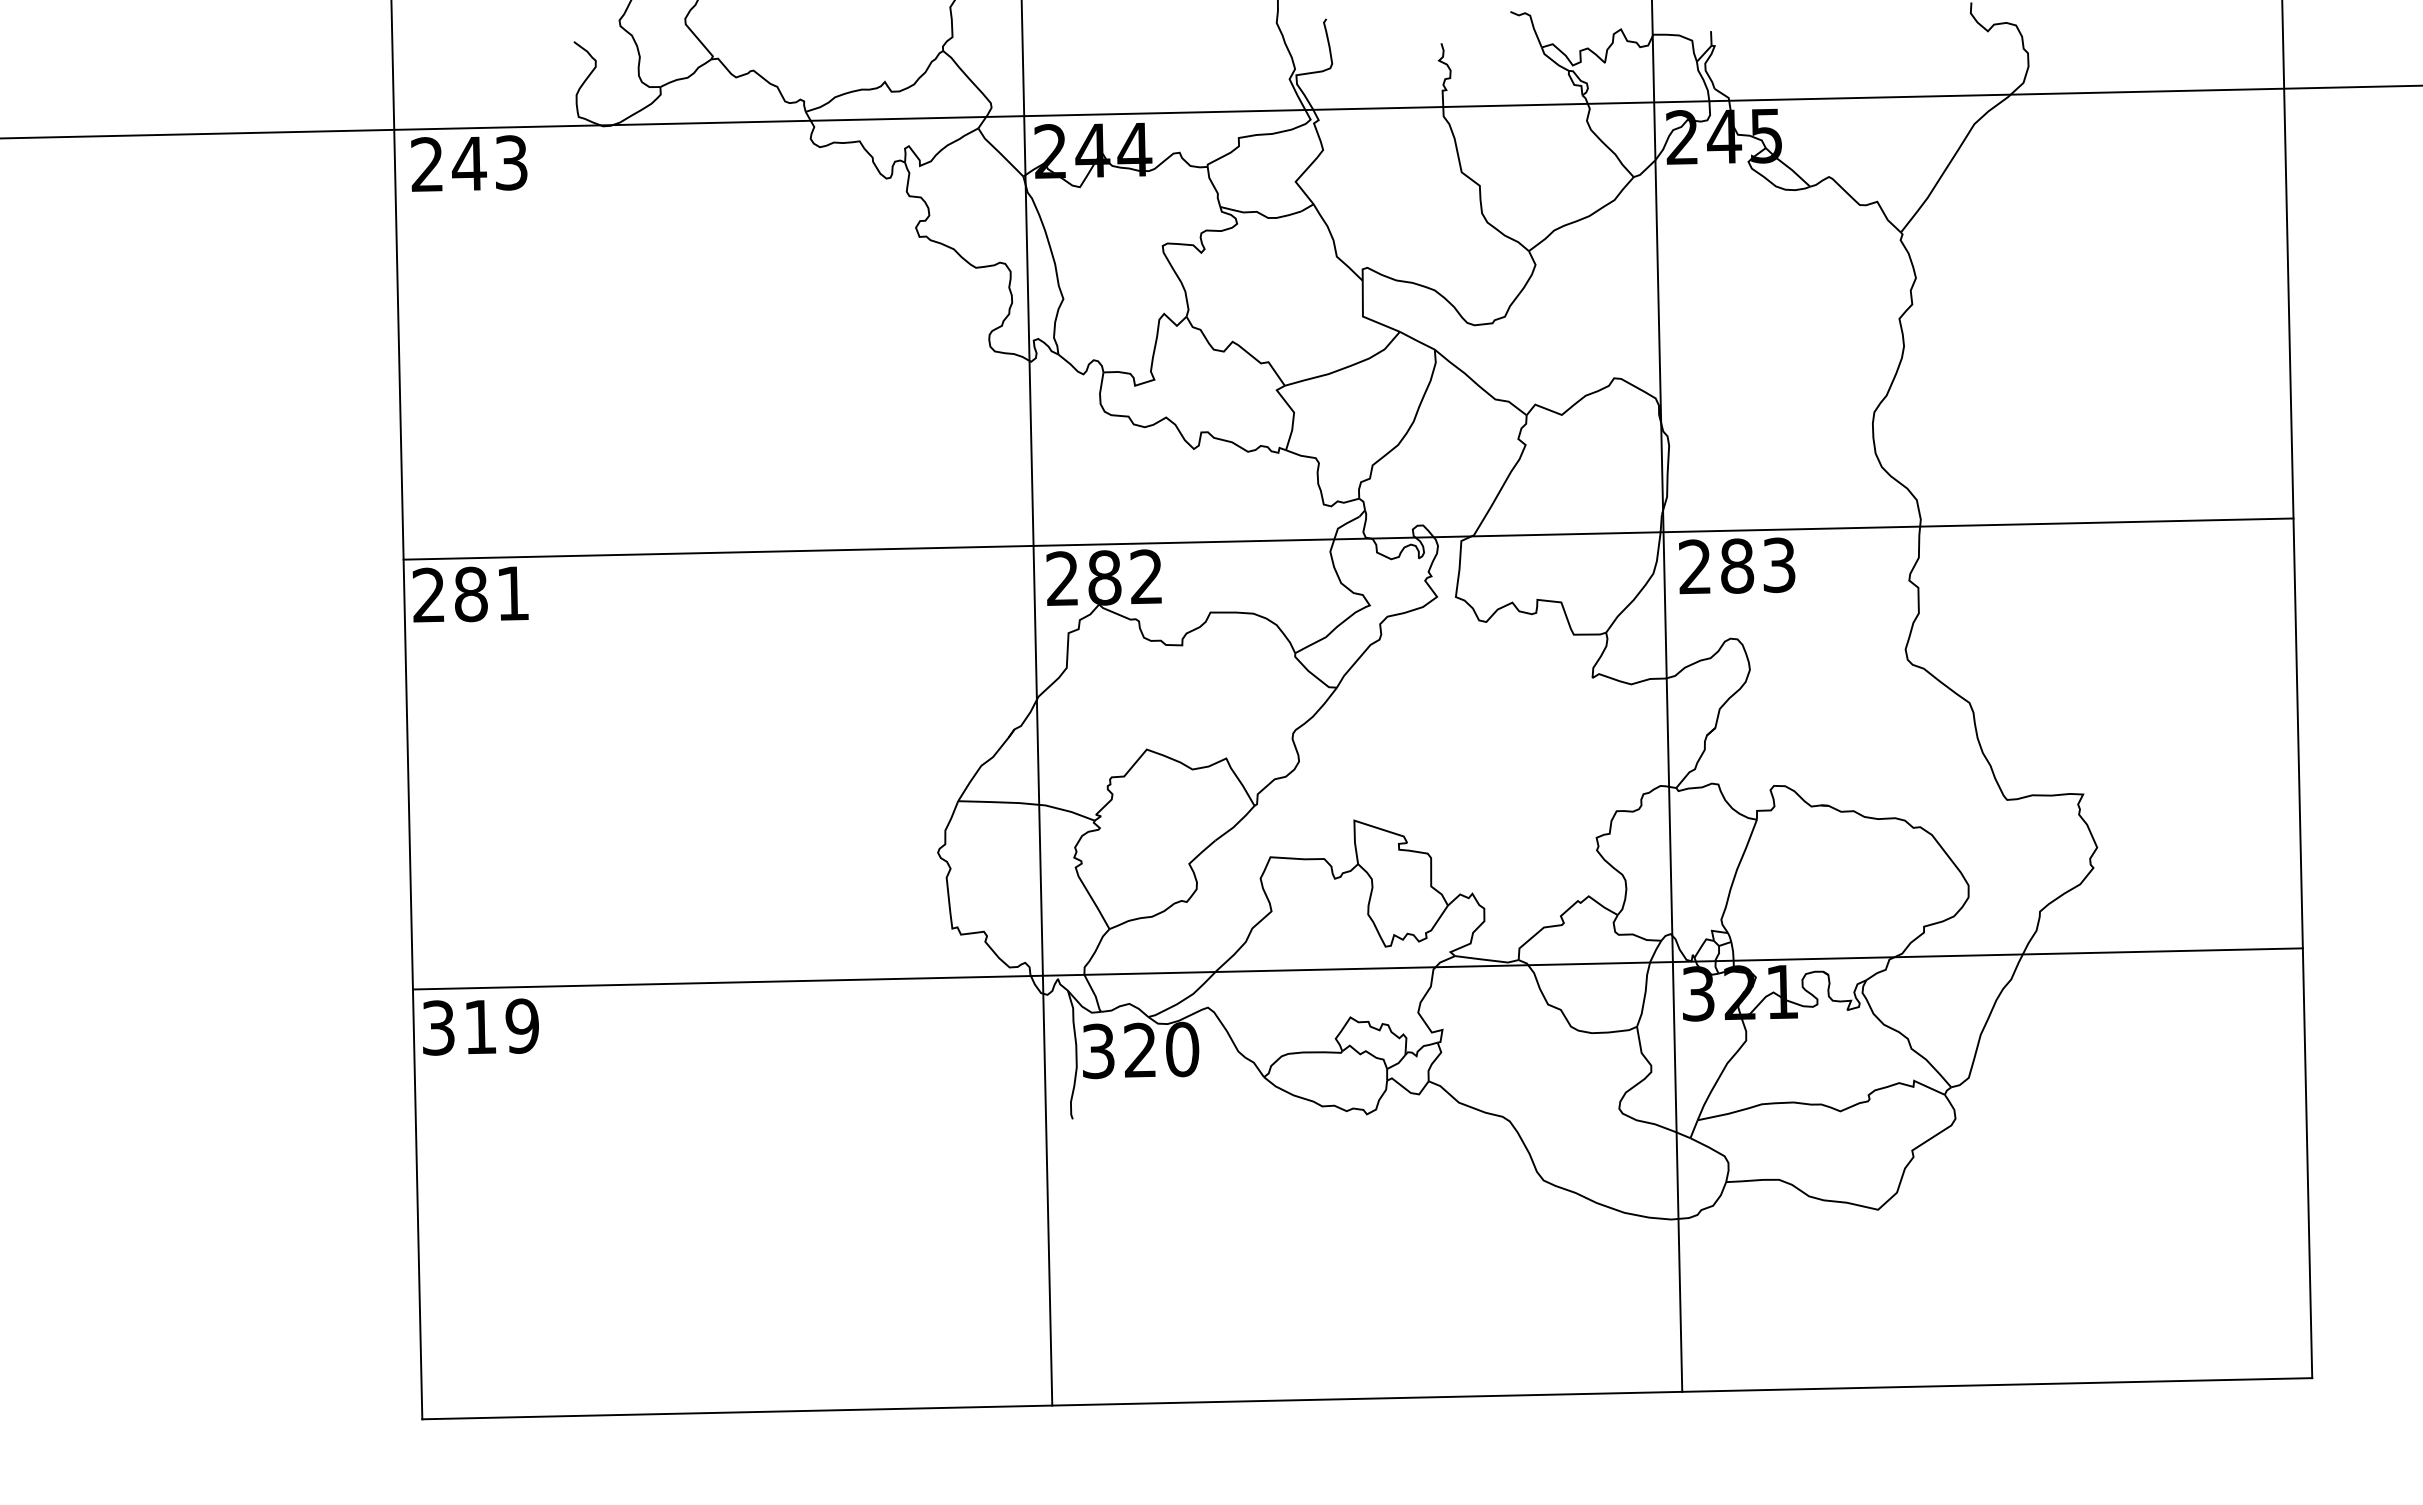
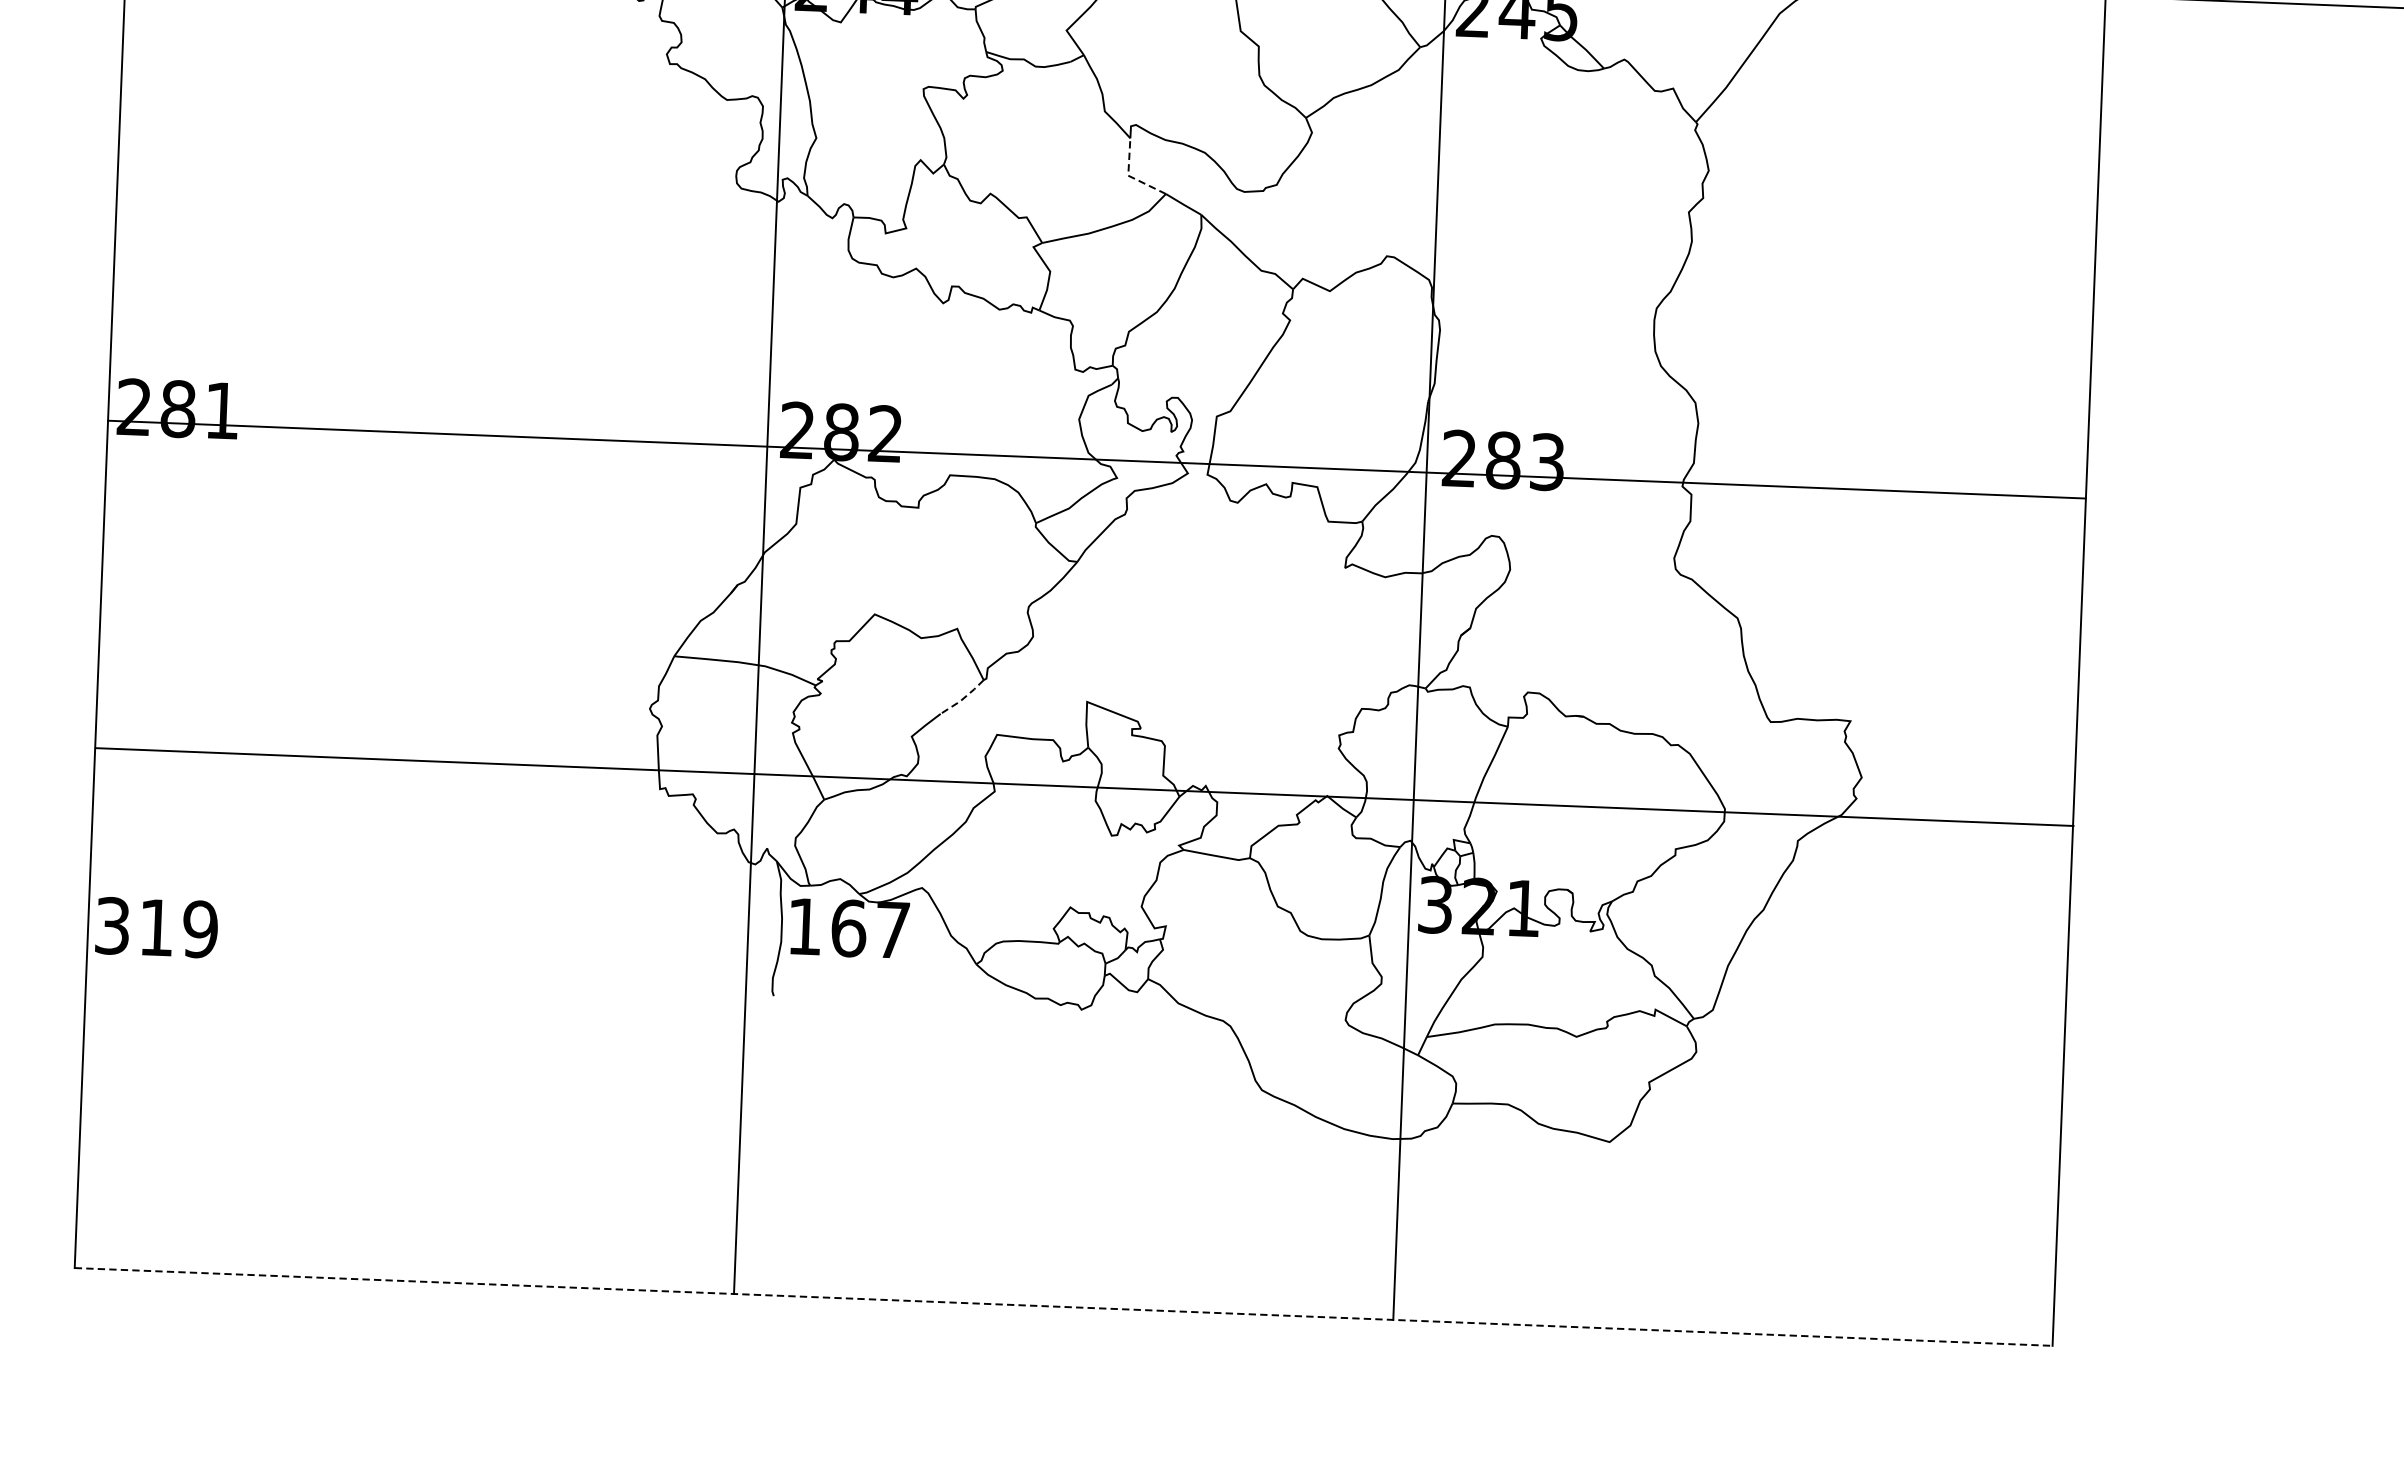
line: (1364, 317) -> (1129, 176), solid -> dashed
line: (1348, 538) -> (1096, 459), moved
line: (1236, 824) -> (963, 698), solid -> dashed
line: (1357, 968) -> (1084, 786), moved
text: (480, 1026) -> (156, 927), moved
text: (1141, 1050) -> (849, 928), 320 -> 167
line: (1367, 1398) -> (1063, 1306), solid -> dashed

